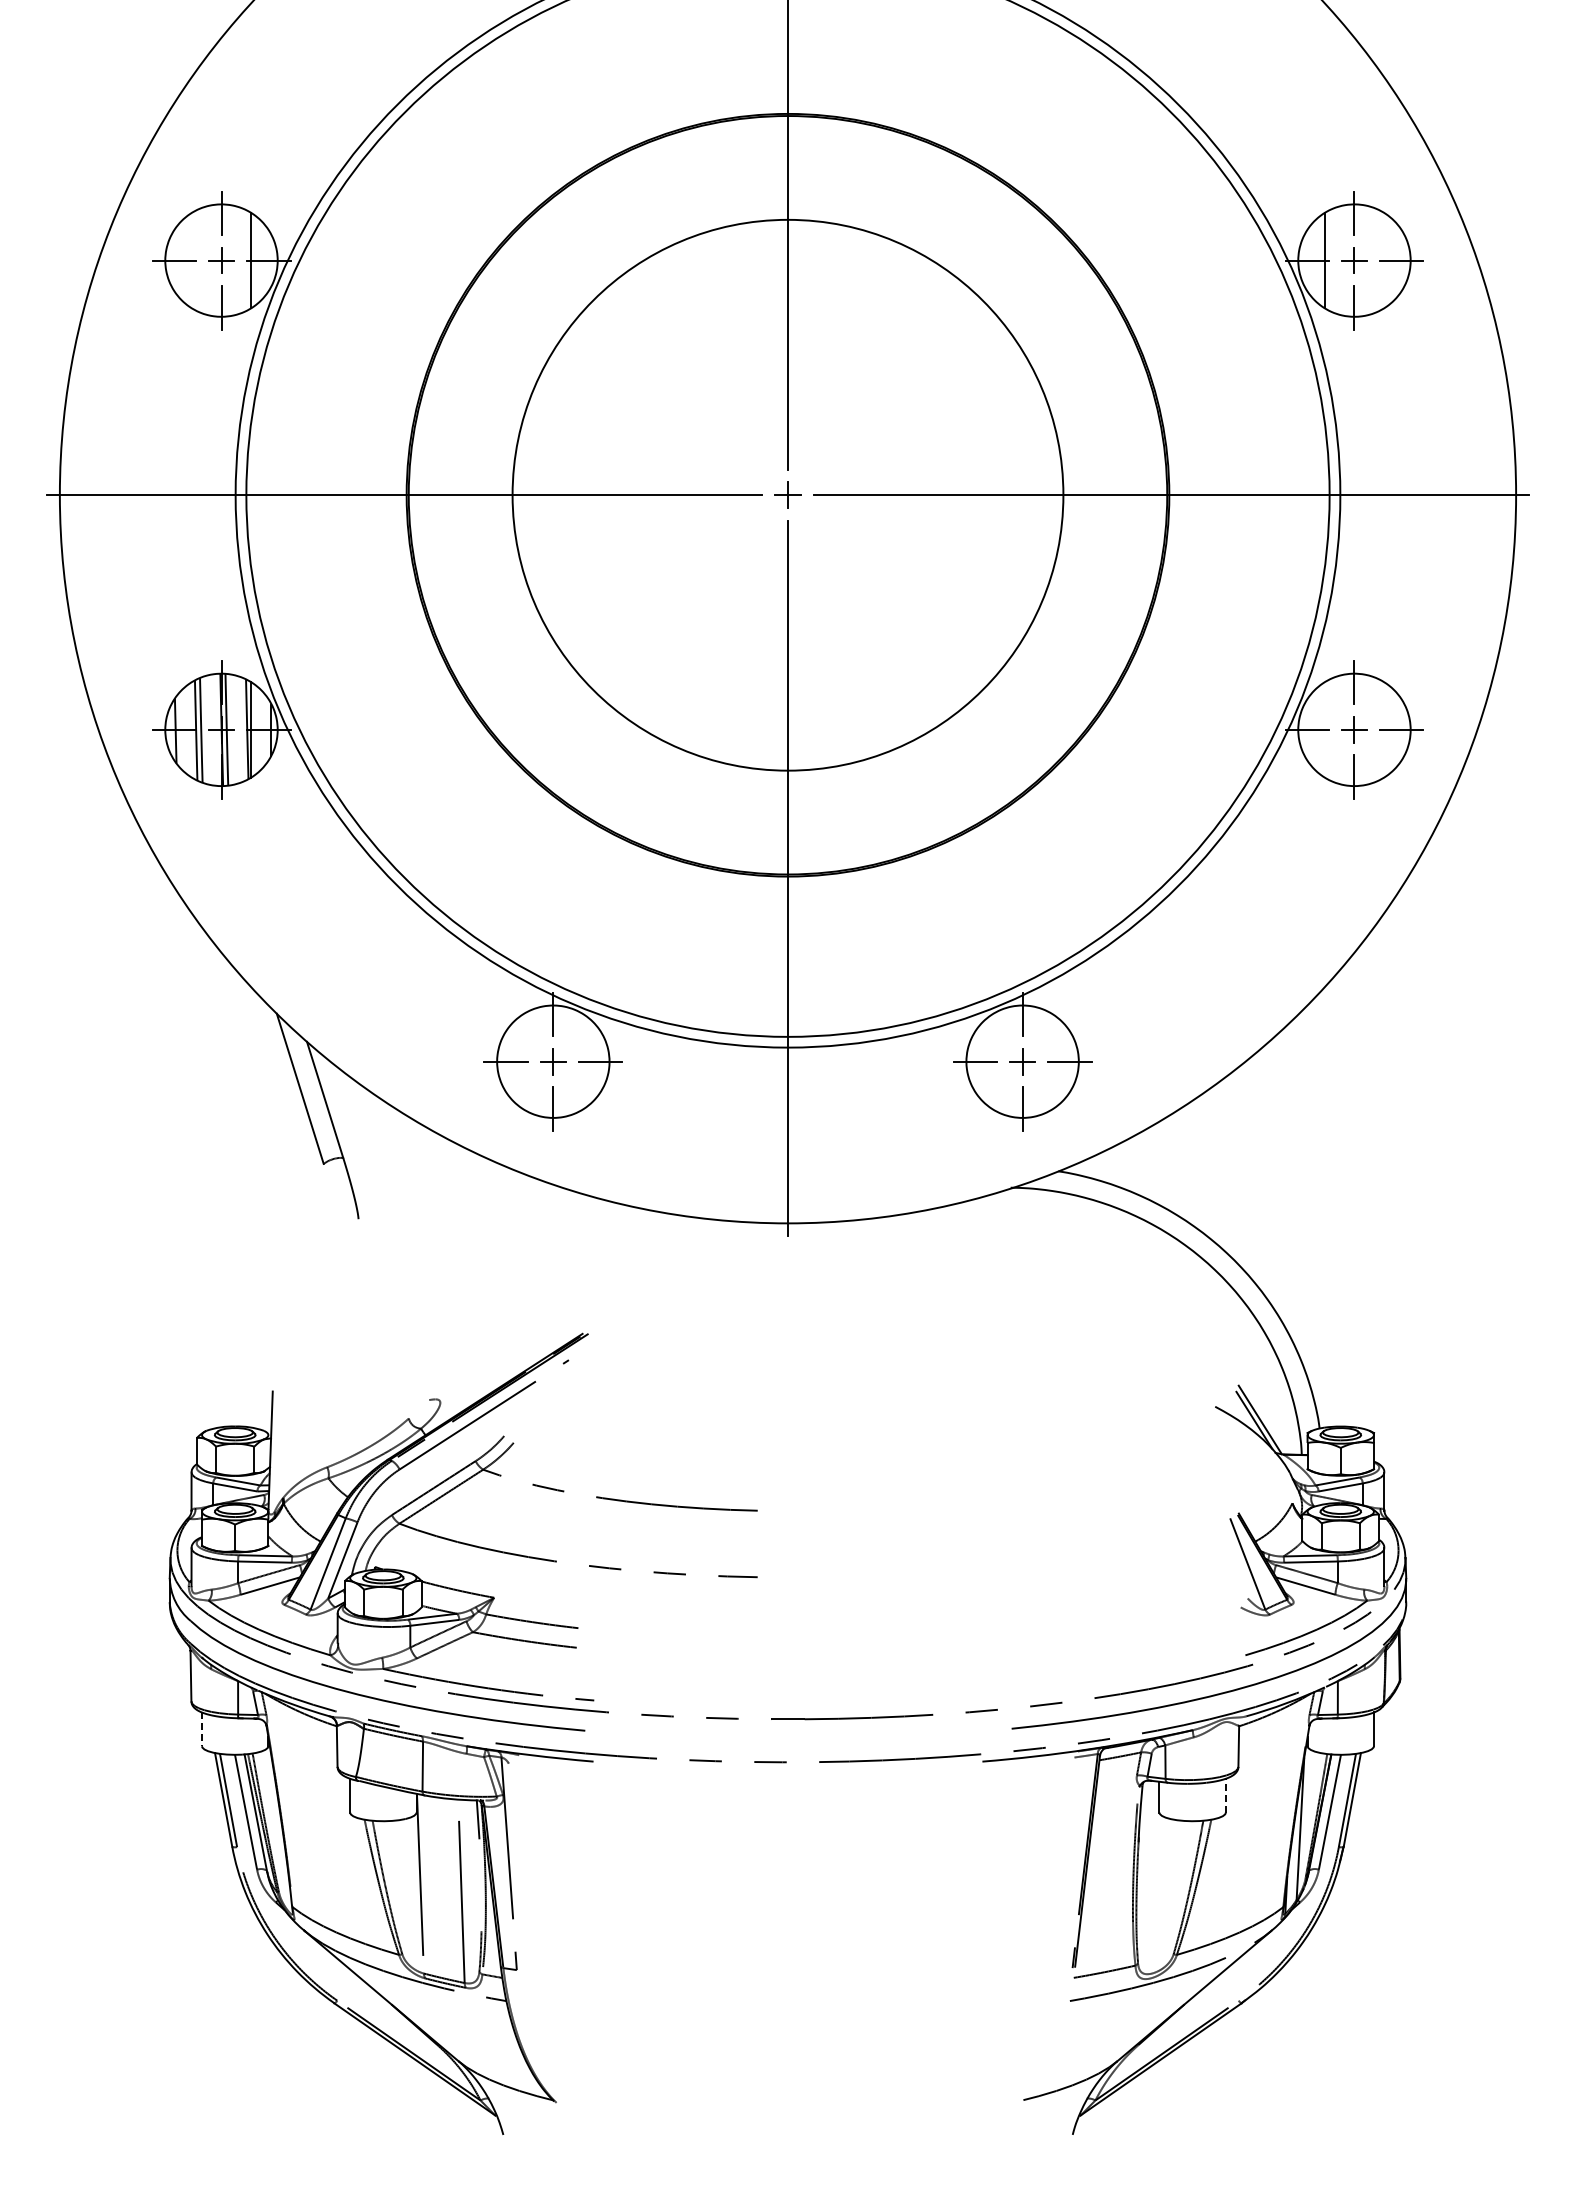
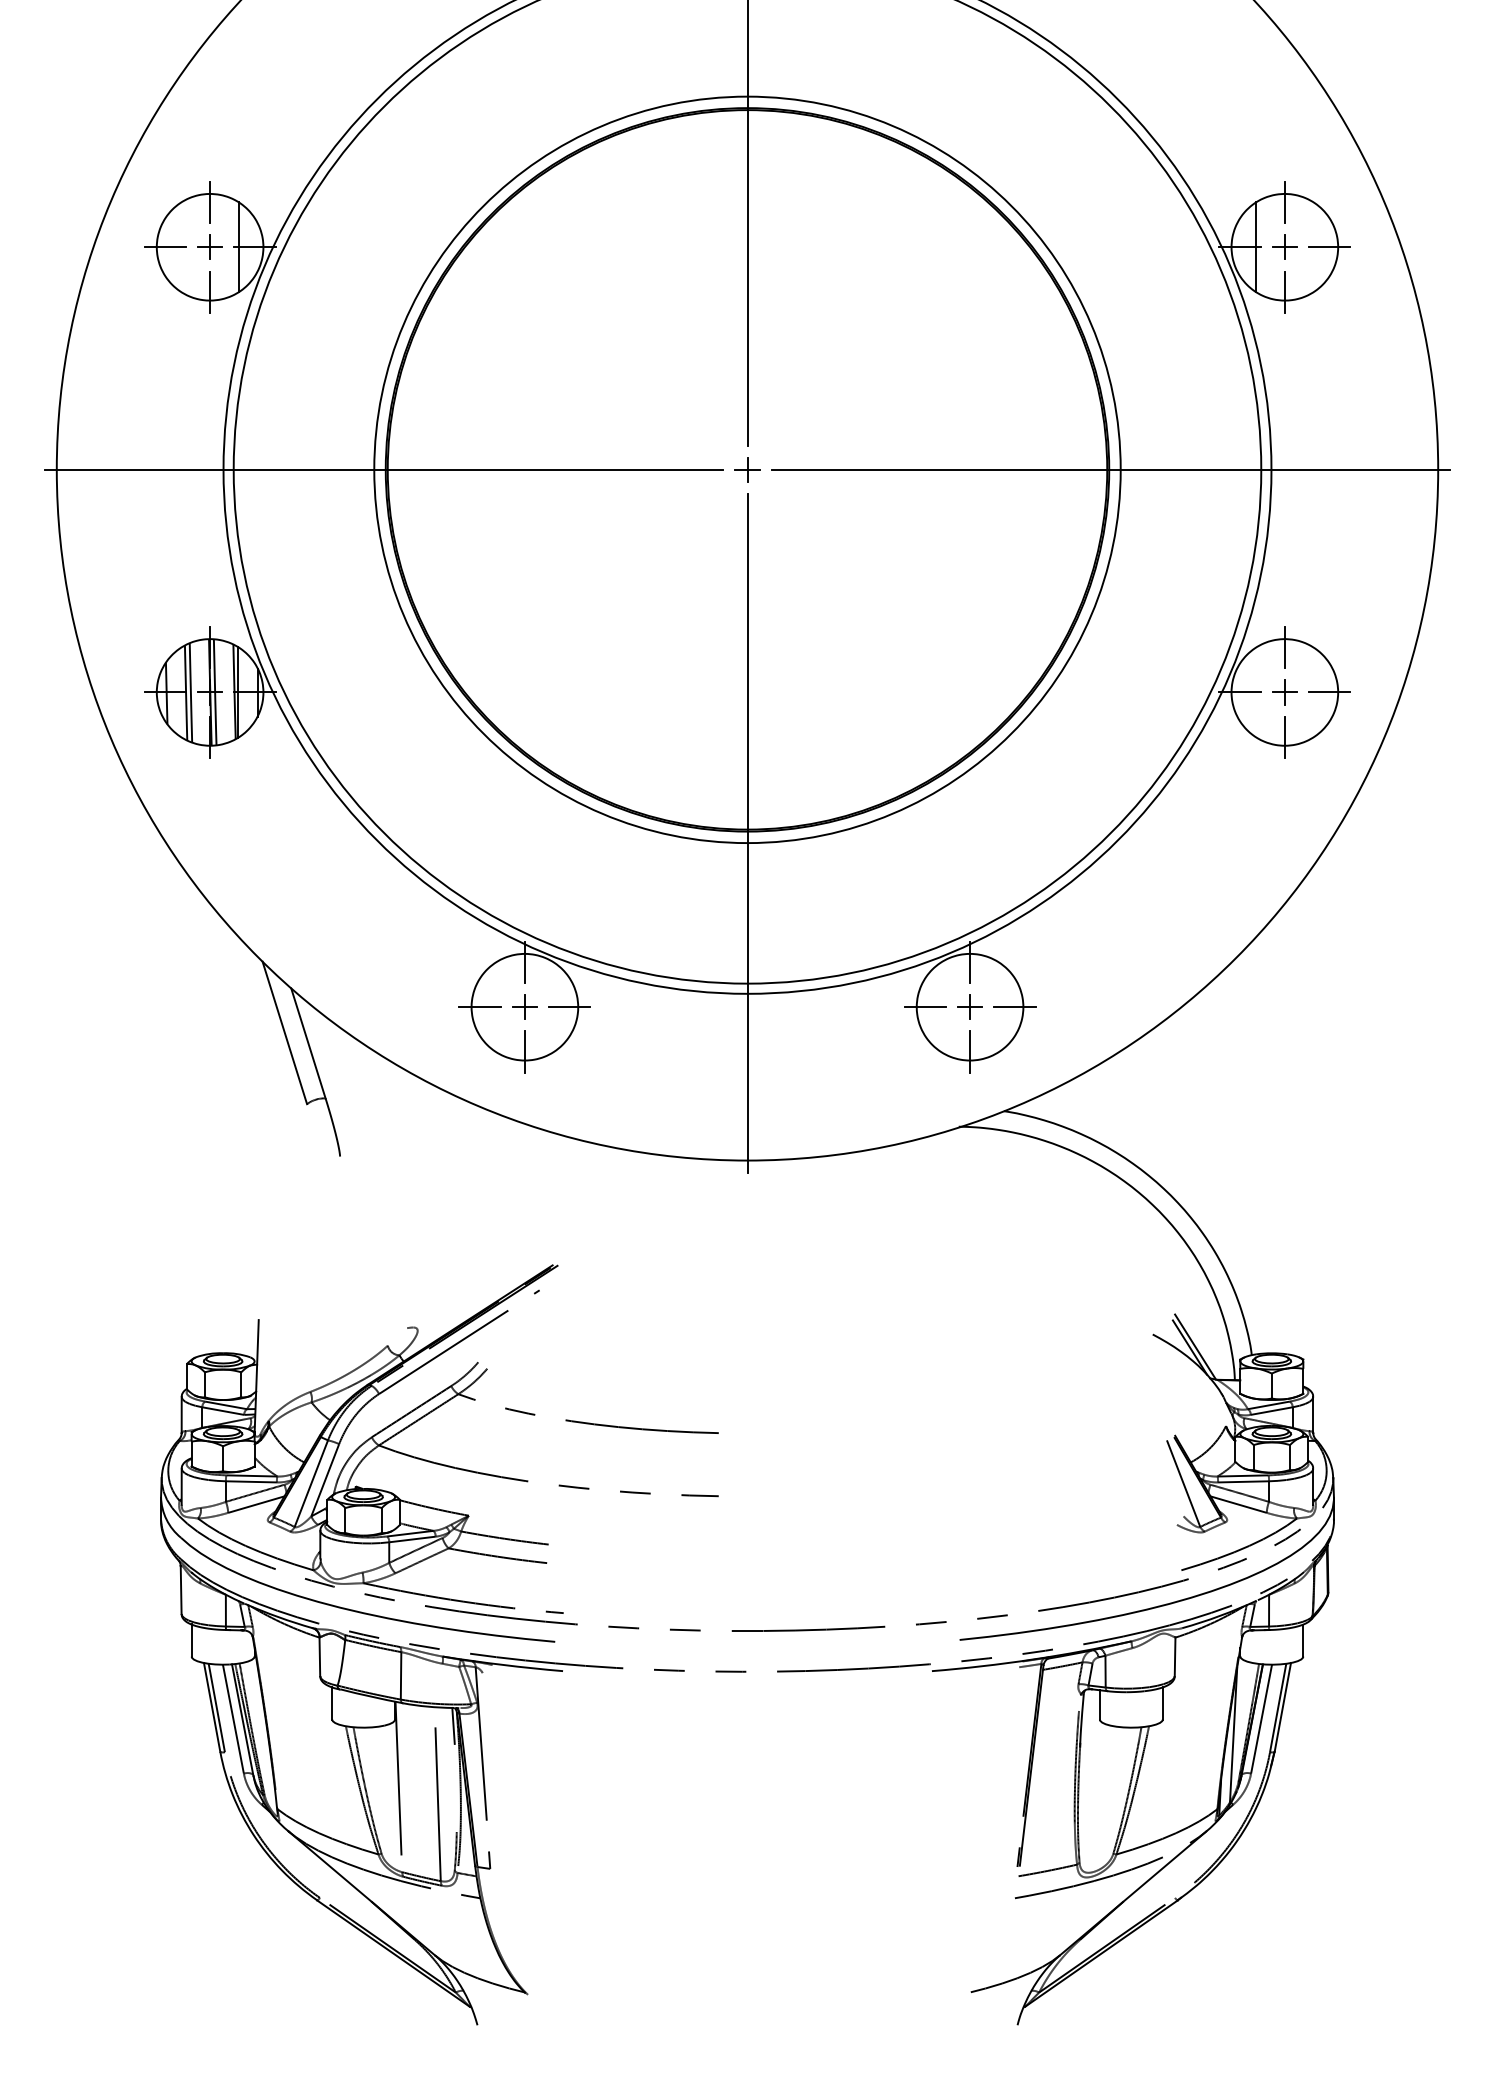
circle: (787, 494) -> (747, 469), size x1.43
line: (202, 1729) -> (192, 1640), dashed -> solid
line: (1225, 1795) -> (1162, 1703), dashed -> solid

